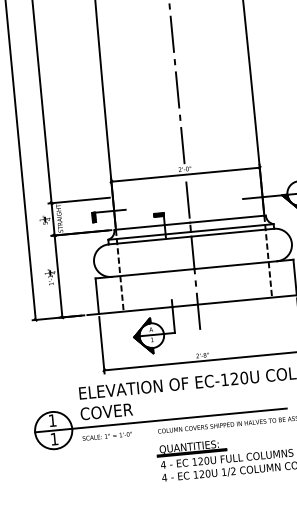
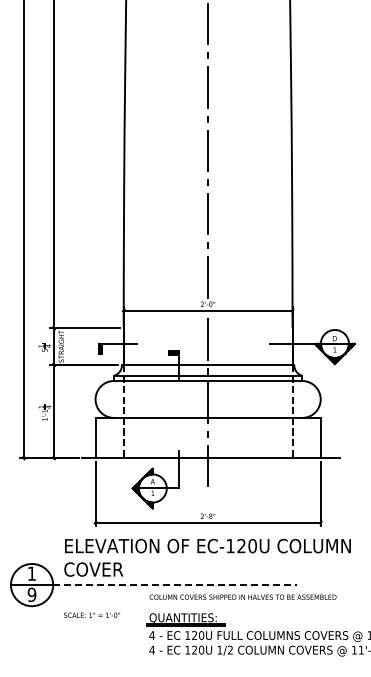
line: (179, 419) -> (175, 585), solid -> dashed
text: (107, 435) -> (92, 614), moved
text: (53, 438) -> (31, 594), 1 -> 9

